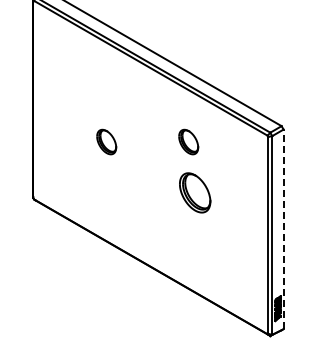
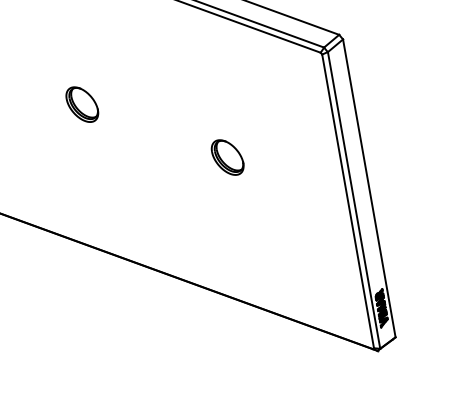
part: (188, 141) -> (204, 82), removed
part: (194, 193) -> (226, 158), size x0.62
line: (283, 229) -> (369, 188), dashed -> solid

